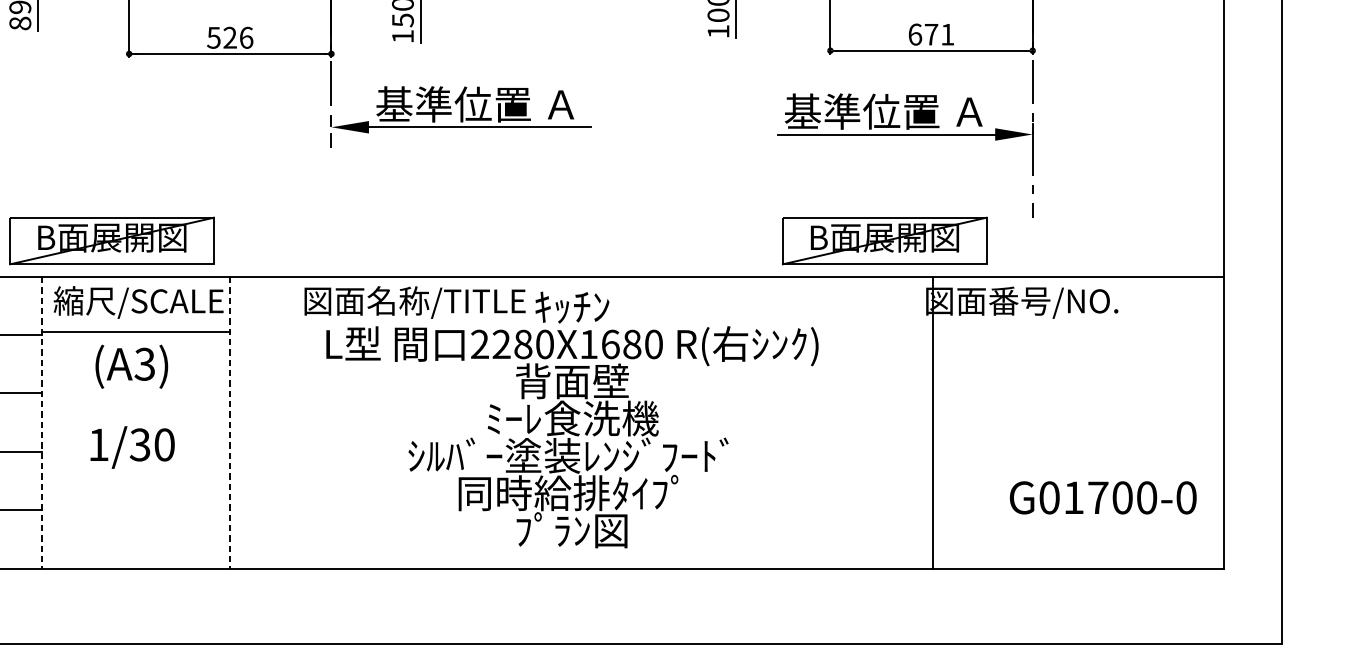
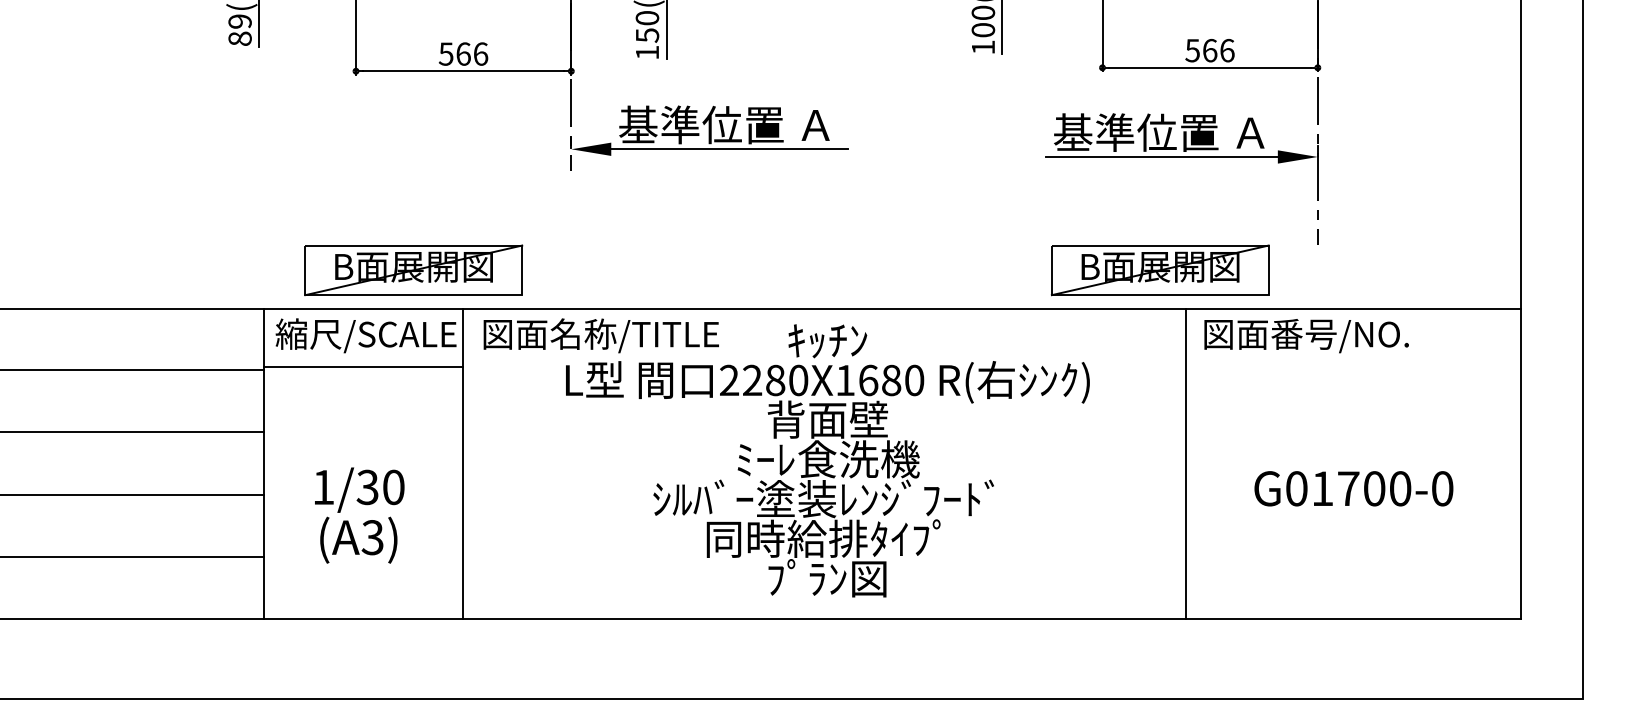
text: (930, 34) -> (1209, 50), 671 -> 566
text: (230, 37) -> (463, 53), 526 -> 566
part: (111, 241) -> (413, 270), moved
text: (414, 302) -> (600, 335), moved
text: (131, 366) -> (358, 539), moved
line: (932, 422) -> (1186, 463), moved
line: (42, 423) -> (263, 464), dashed -> solid
line: (229, 423) -> (462, 464), dashed -> solid
text: (1102, 497) -> (1353, 488), moved

